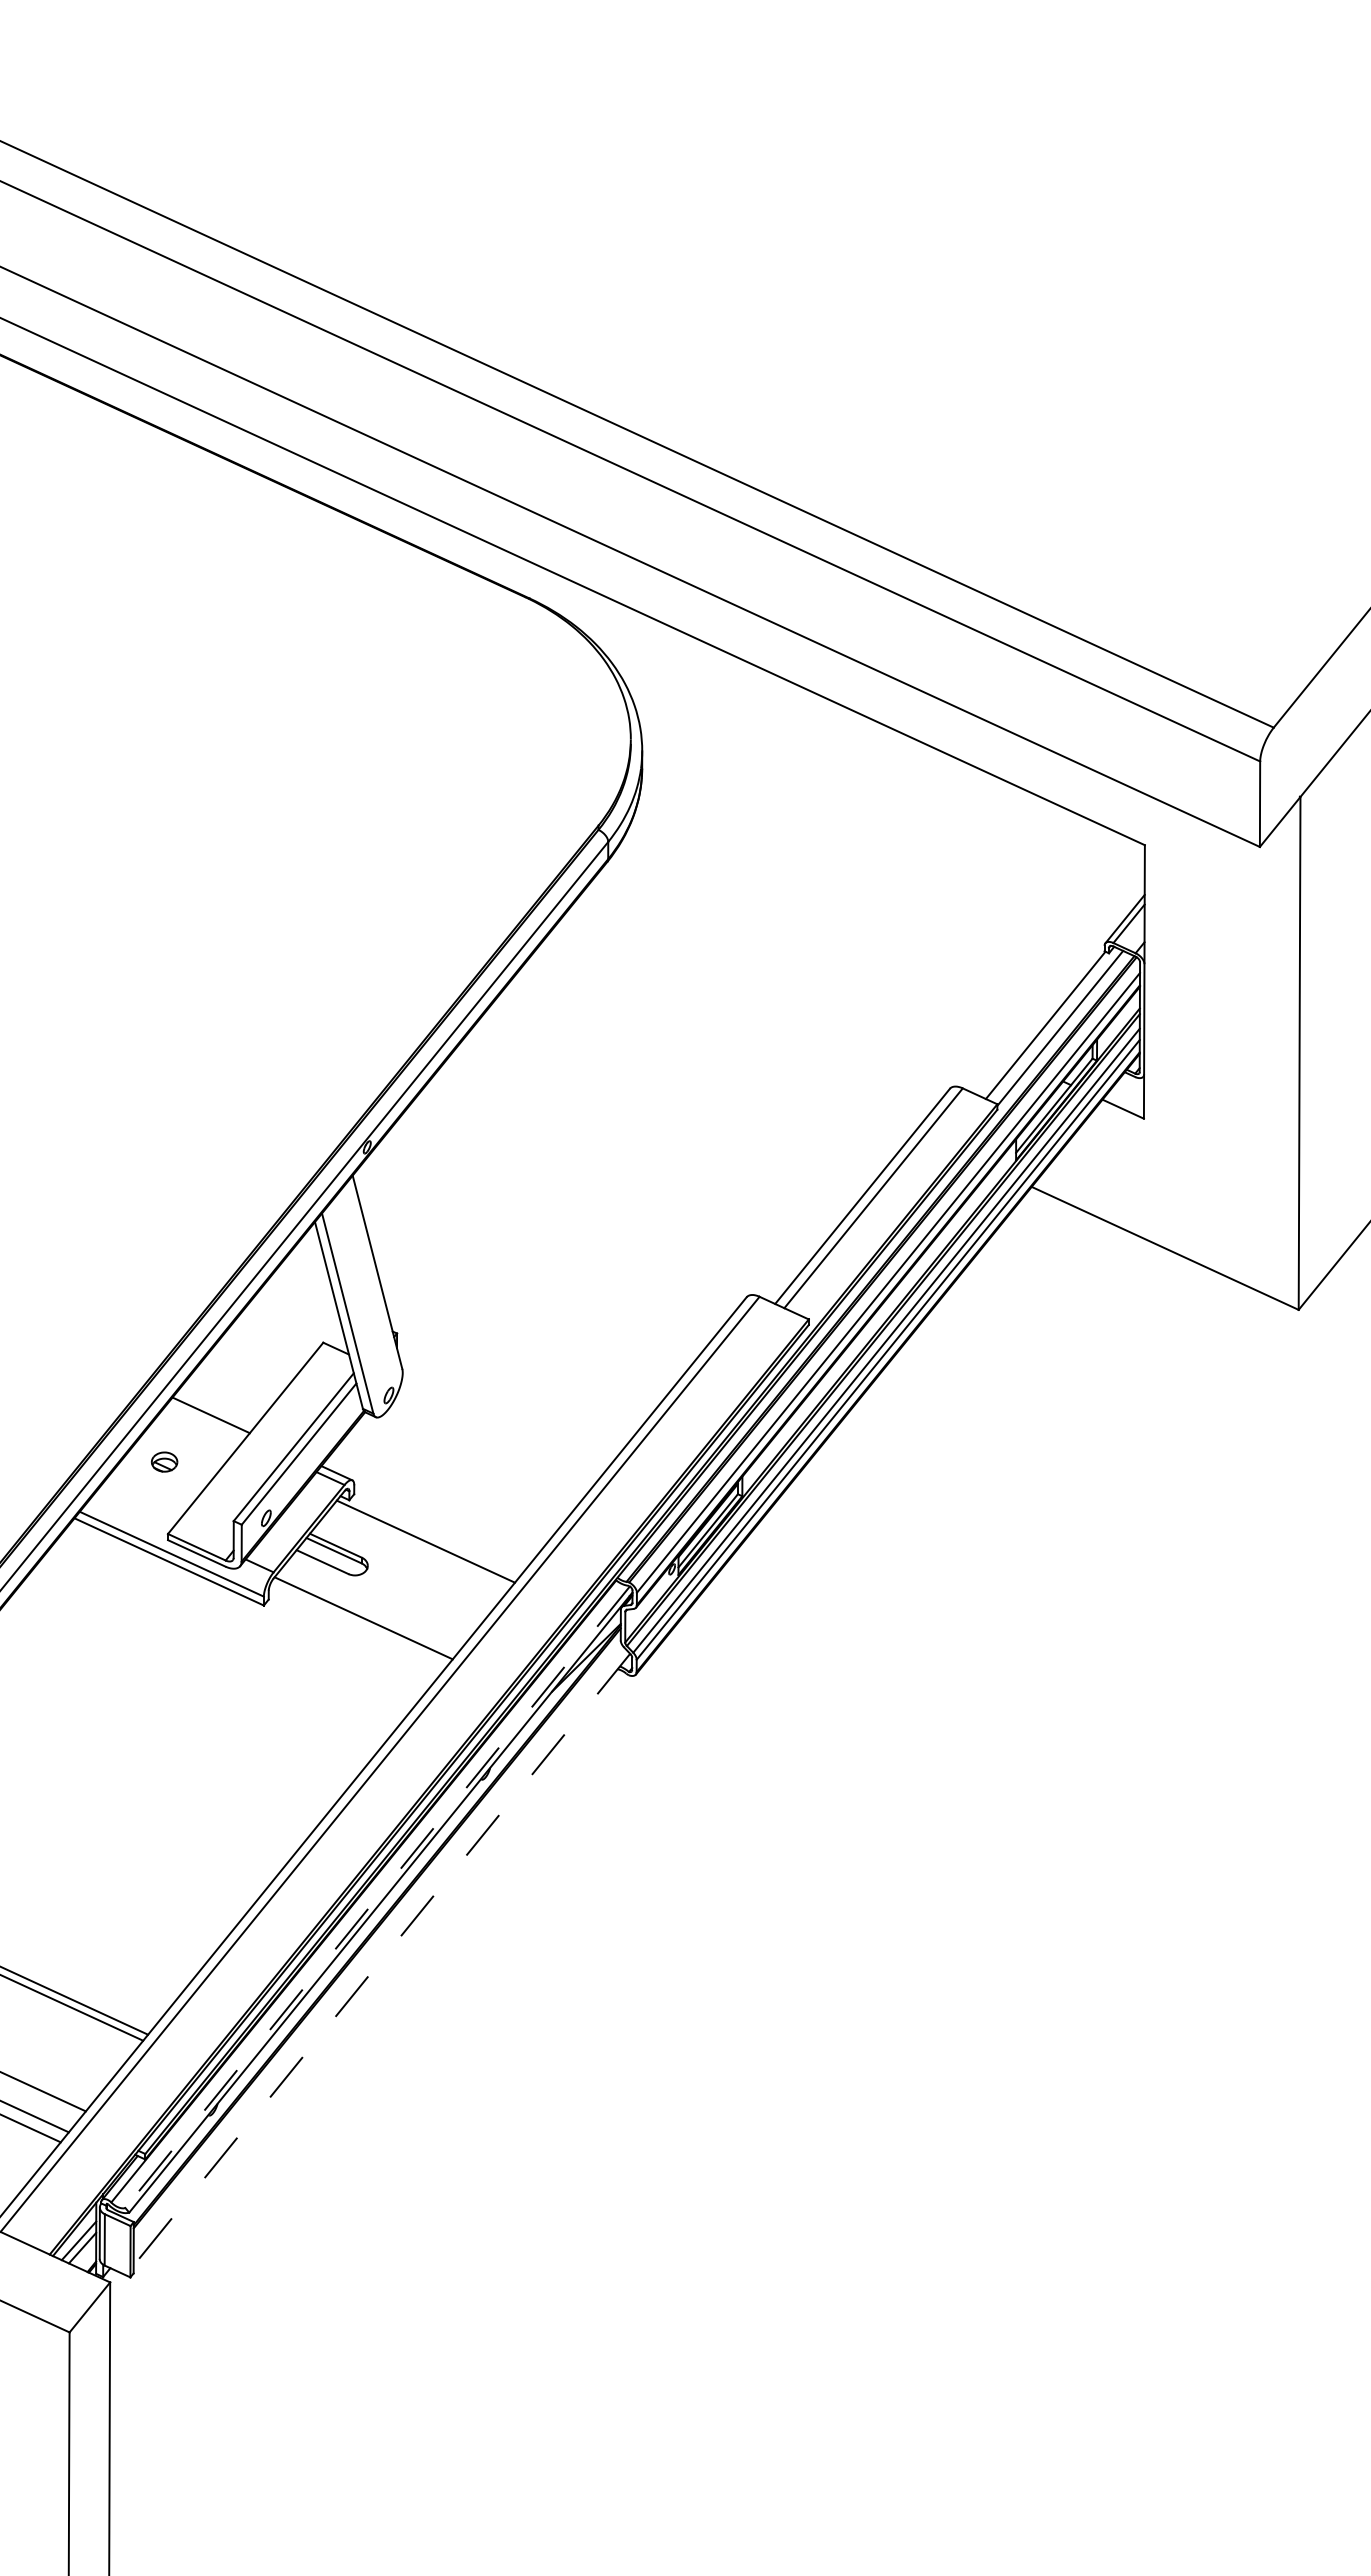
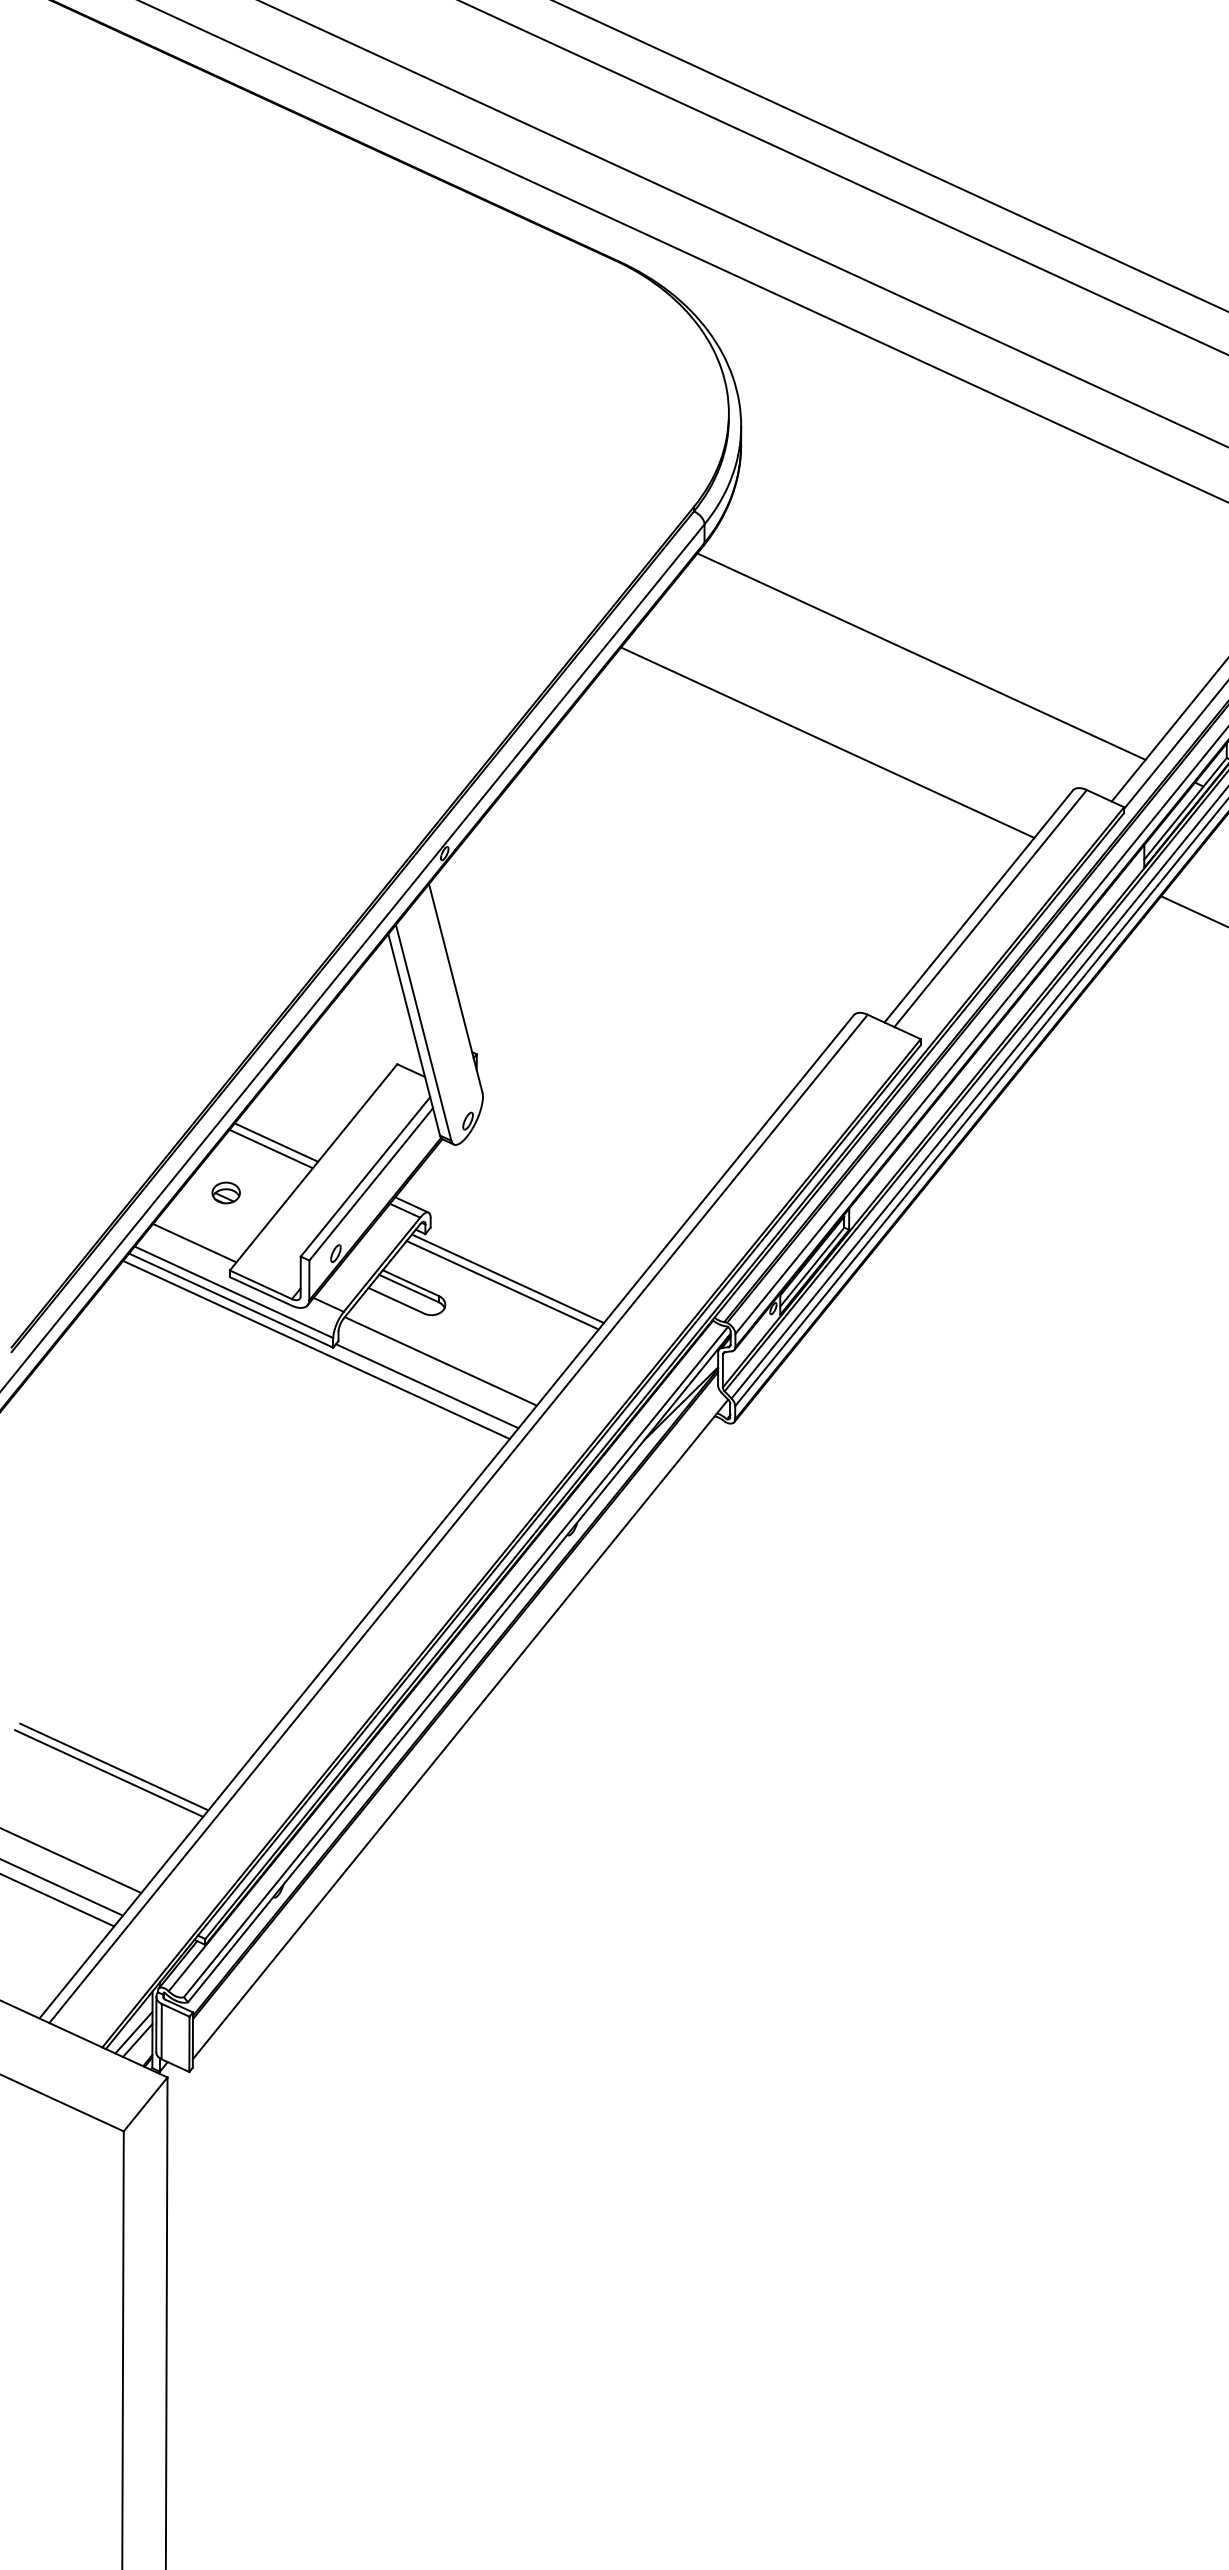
line: (809, 964) -> (921, 656), added
line: (722, 1044) -> (827, 742), added
line: (206, 1421) -> (271, 1149), added
line: (135, 1508) -> (194, 1243), added
line: (420, 1547) -> (502, 1285), added
line: (248, 1607) -> (316, 1349), added
line: (350, 1641) -> (426, 1386), added
line: (377, 1897) -> (455, 1662), dashed -> solid
line: (381, 1959) -> (460, 1729), dashed -> solid

